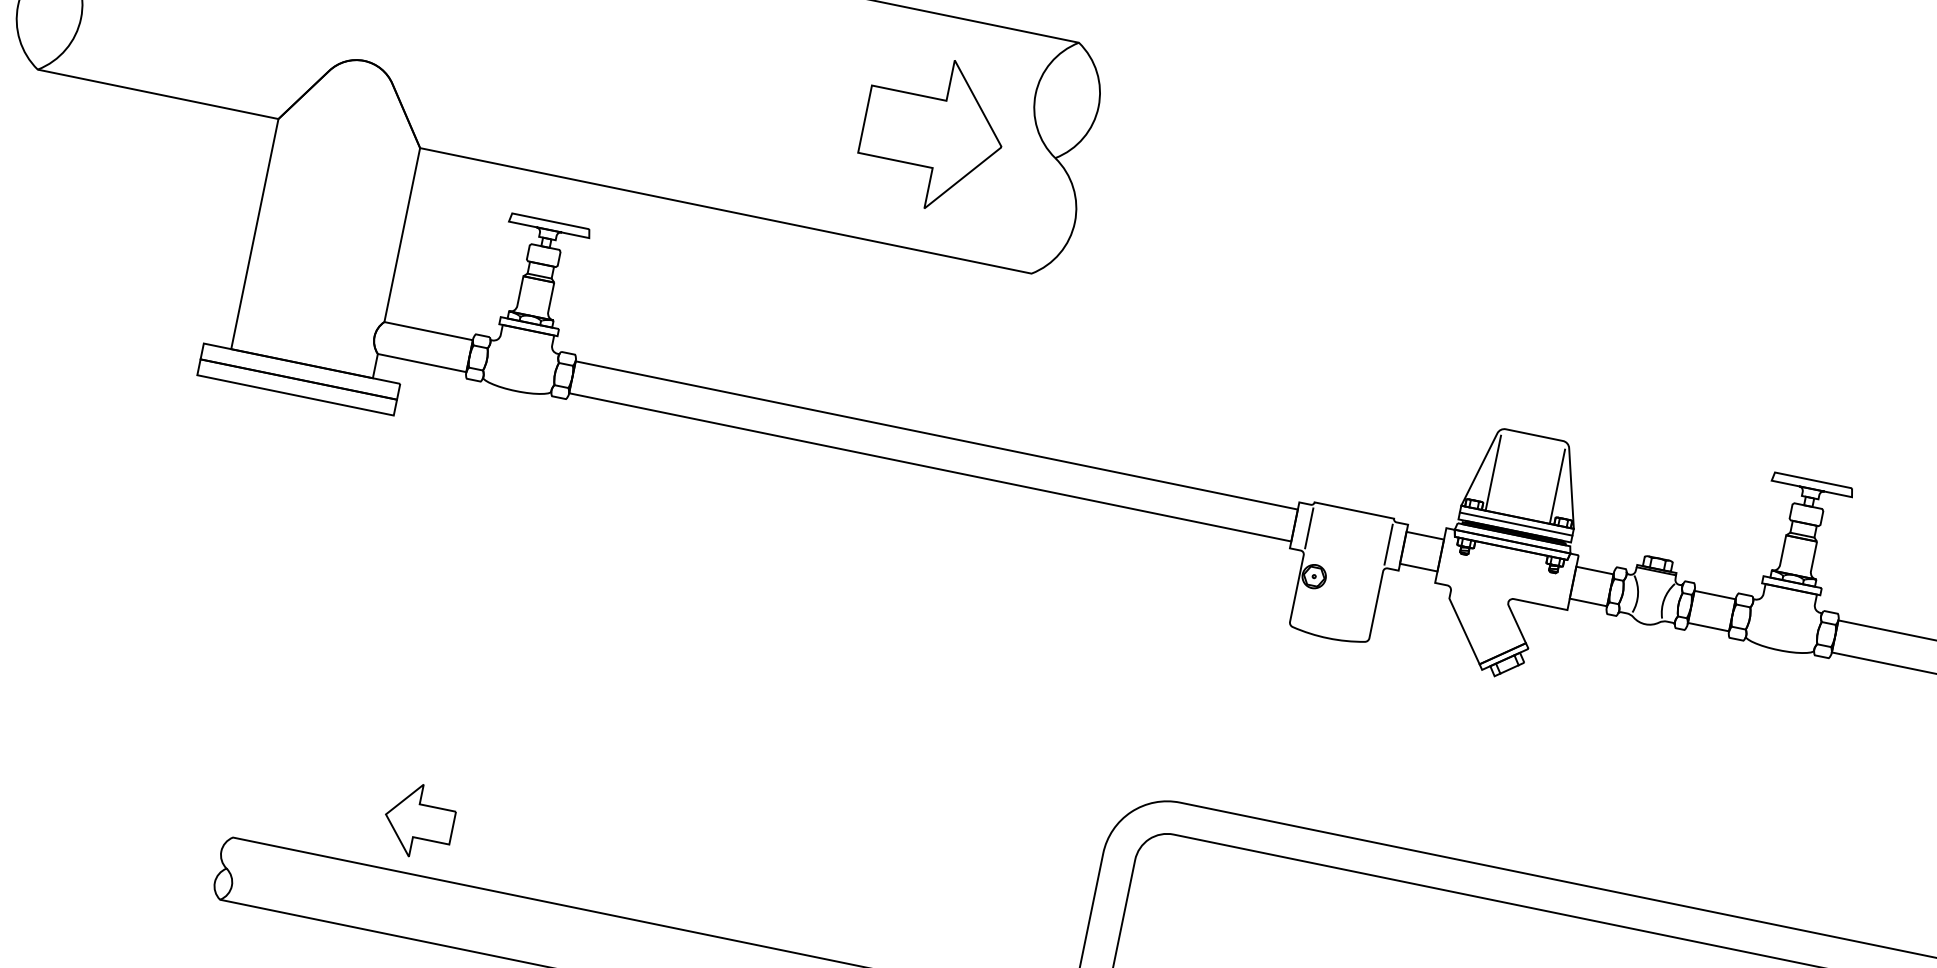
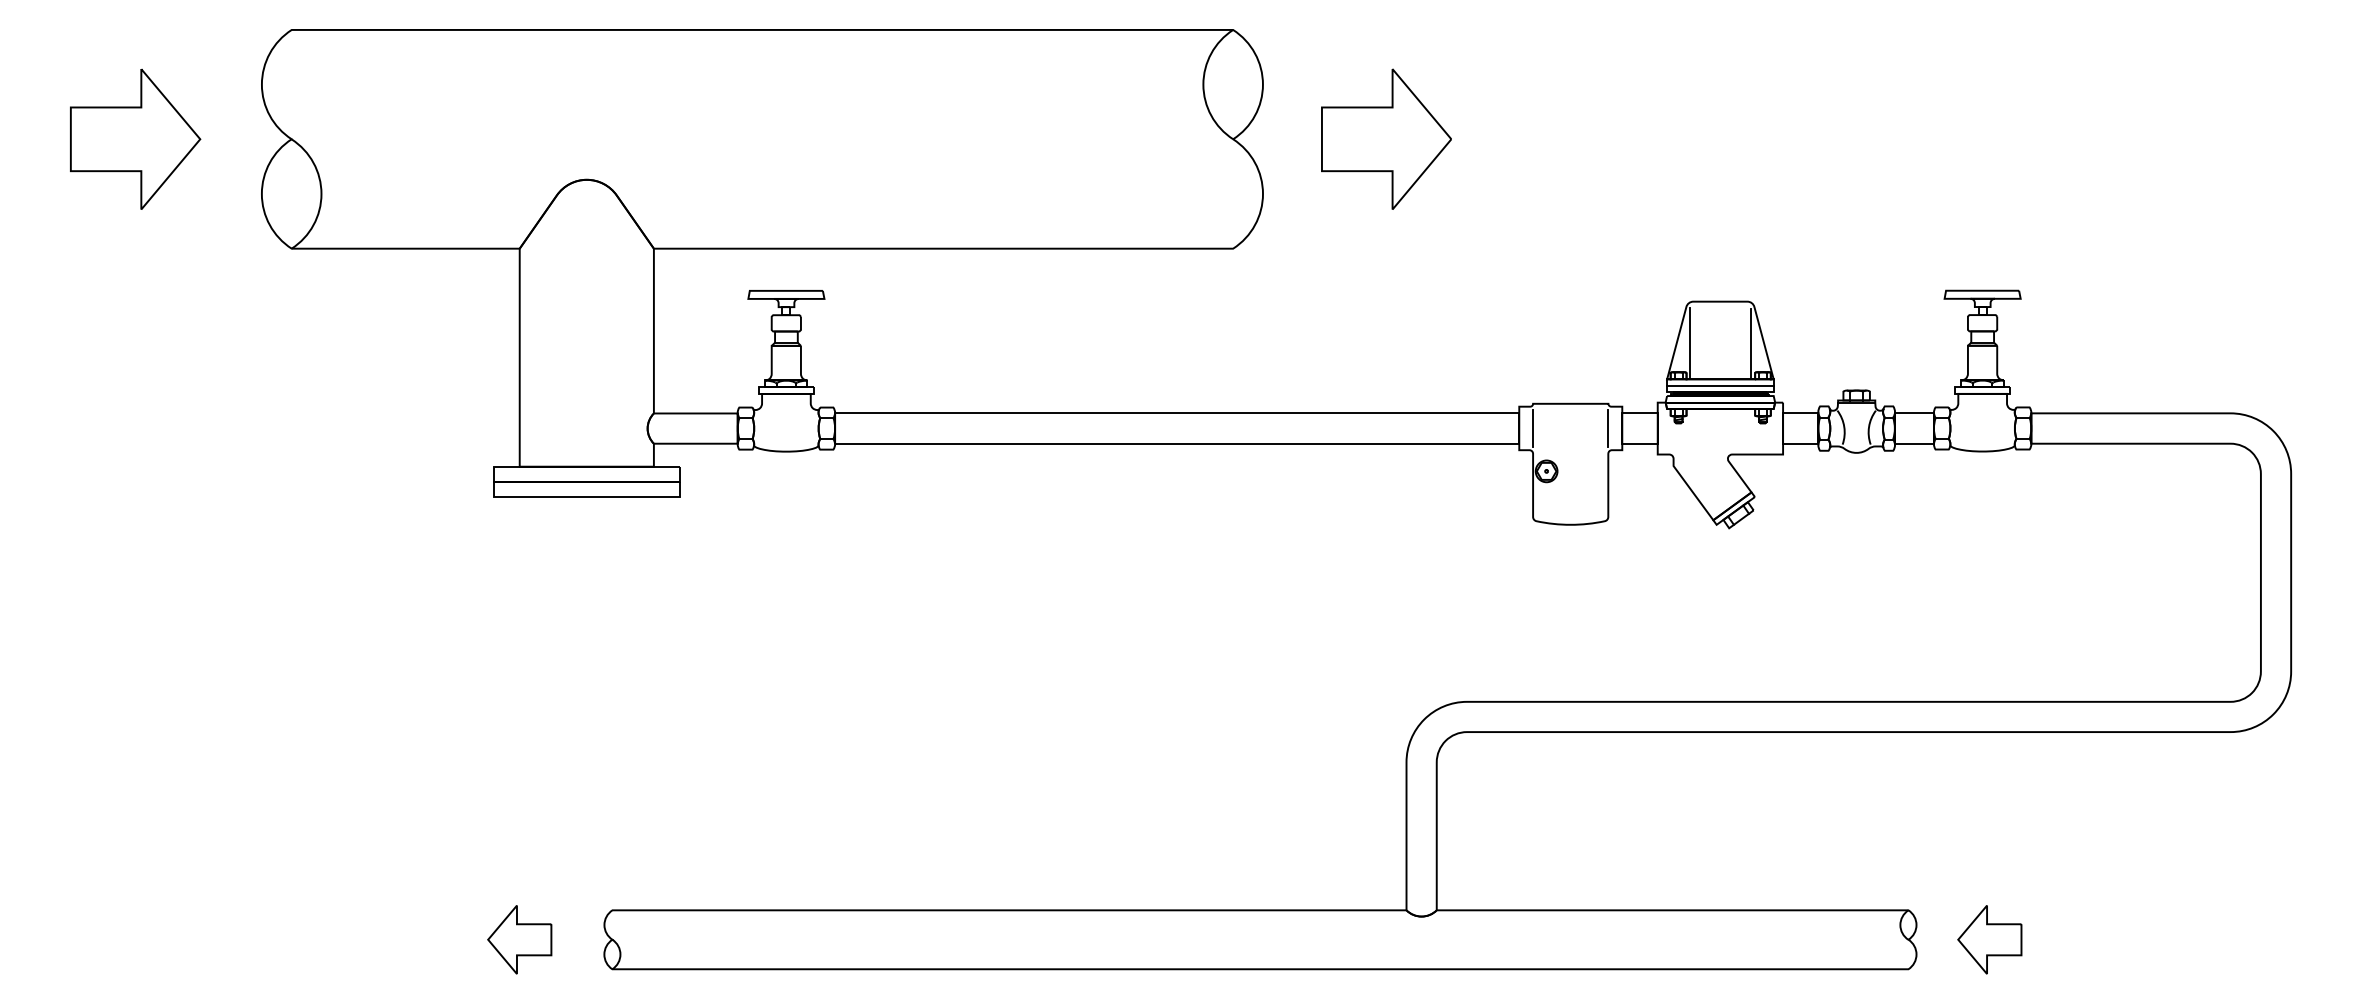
part: (933, 132) -> (1386, 138), moved
part: (419, 820) -> (519, 939), moved

